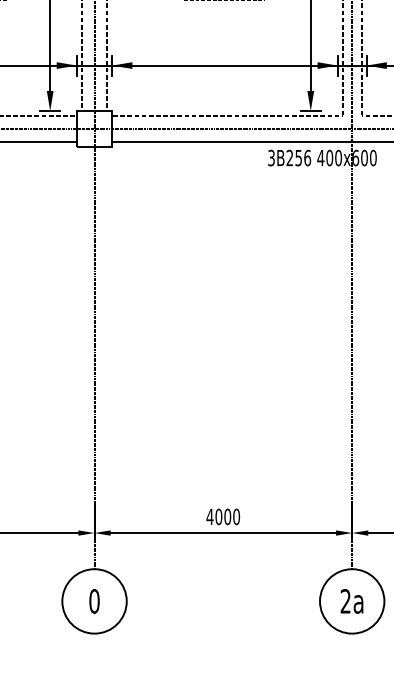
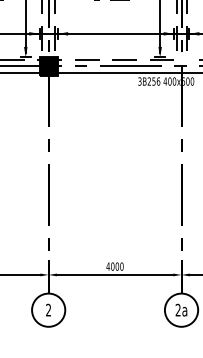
fill: (94, 128) -> (48, 66), added
text: (94, 601) -> (48, 310), 0 -> 2

